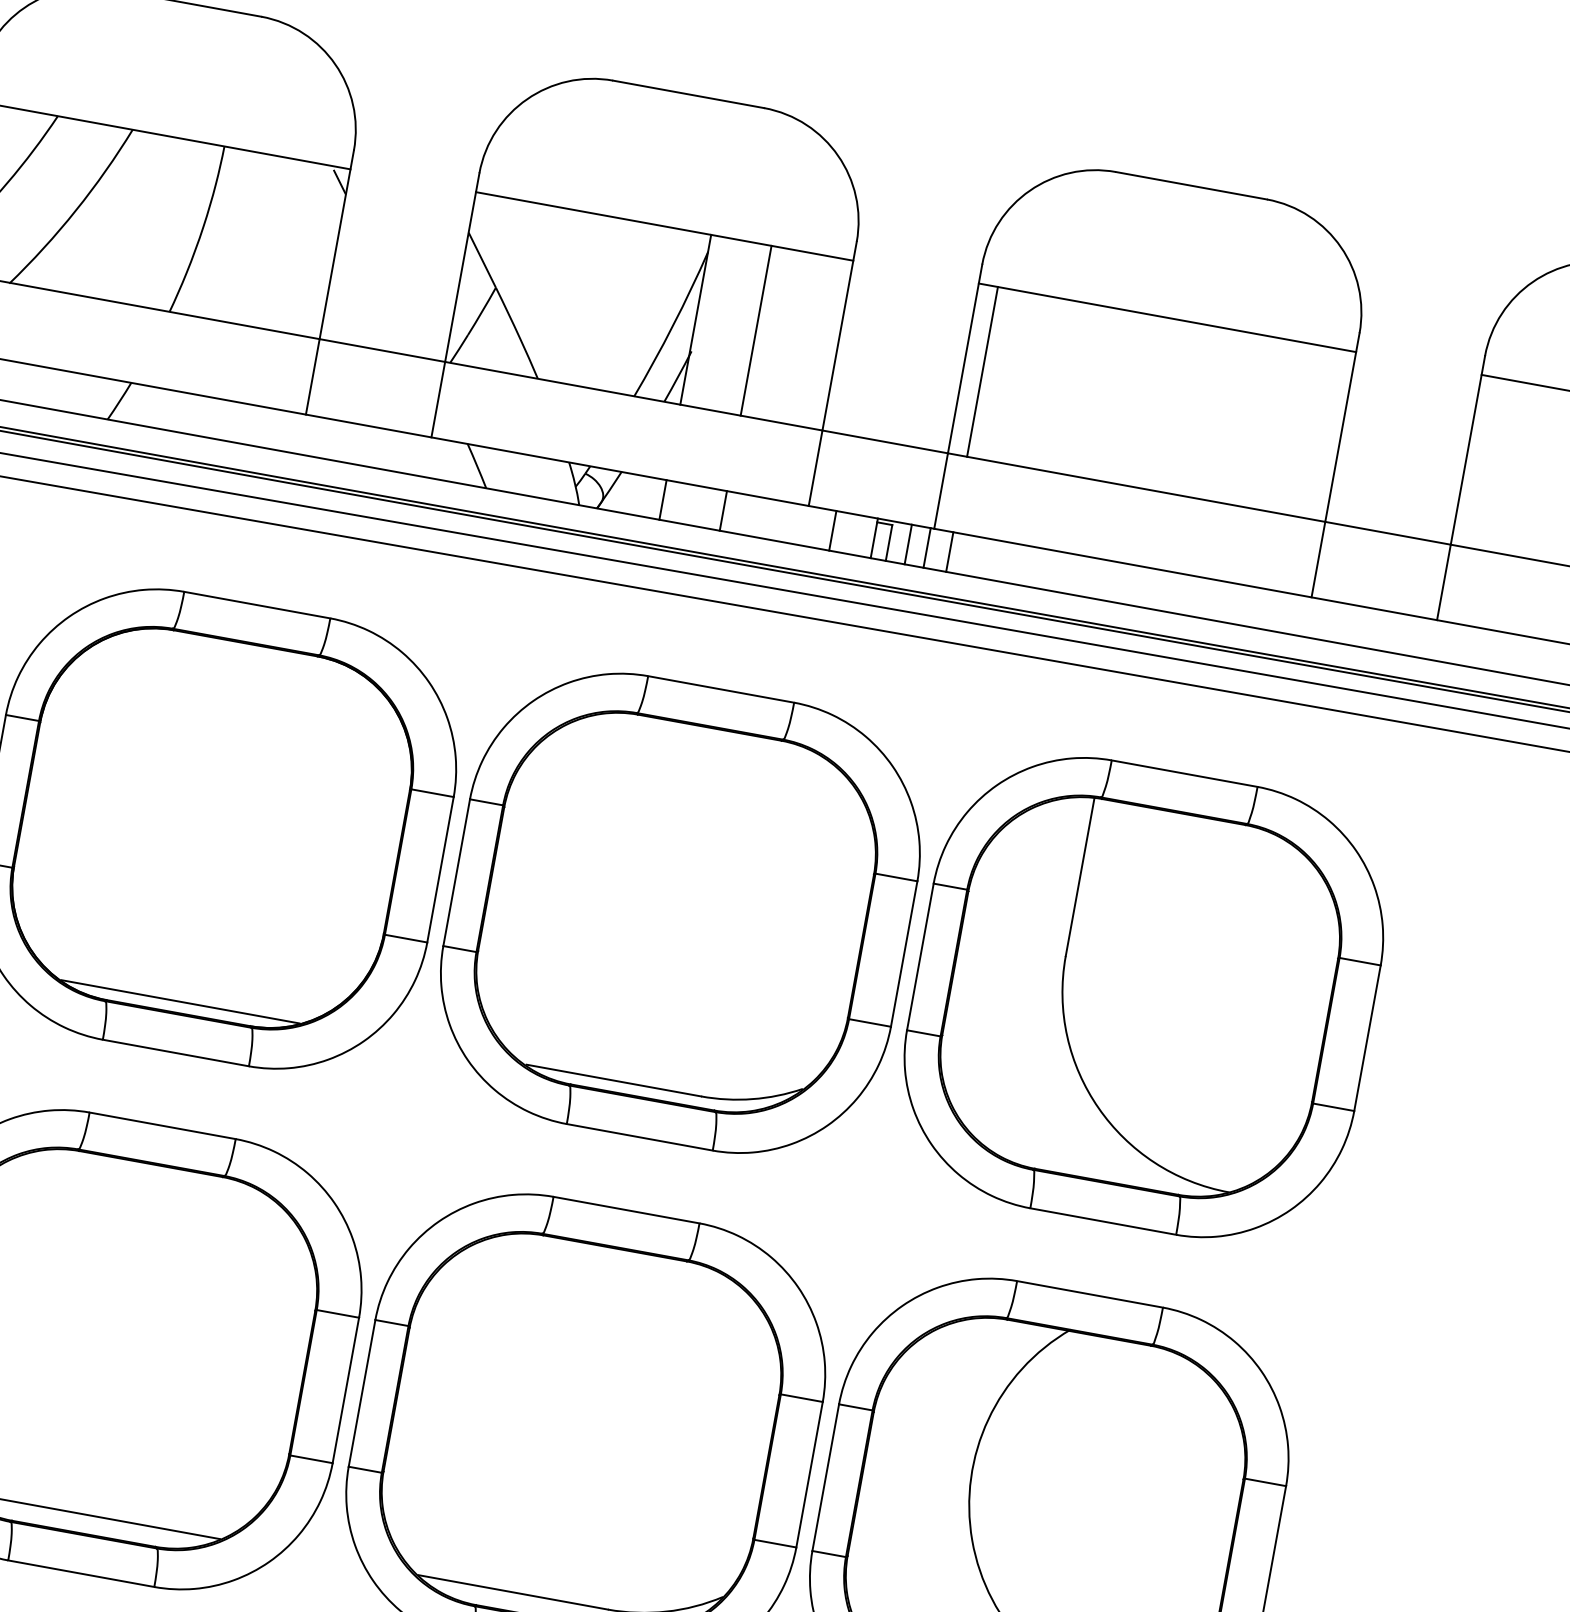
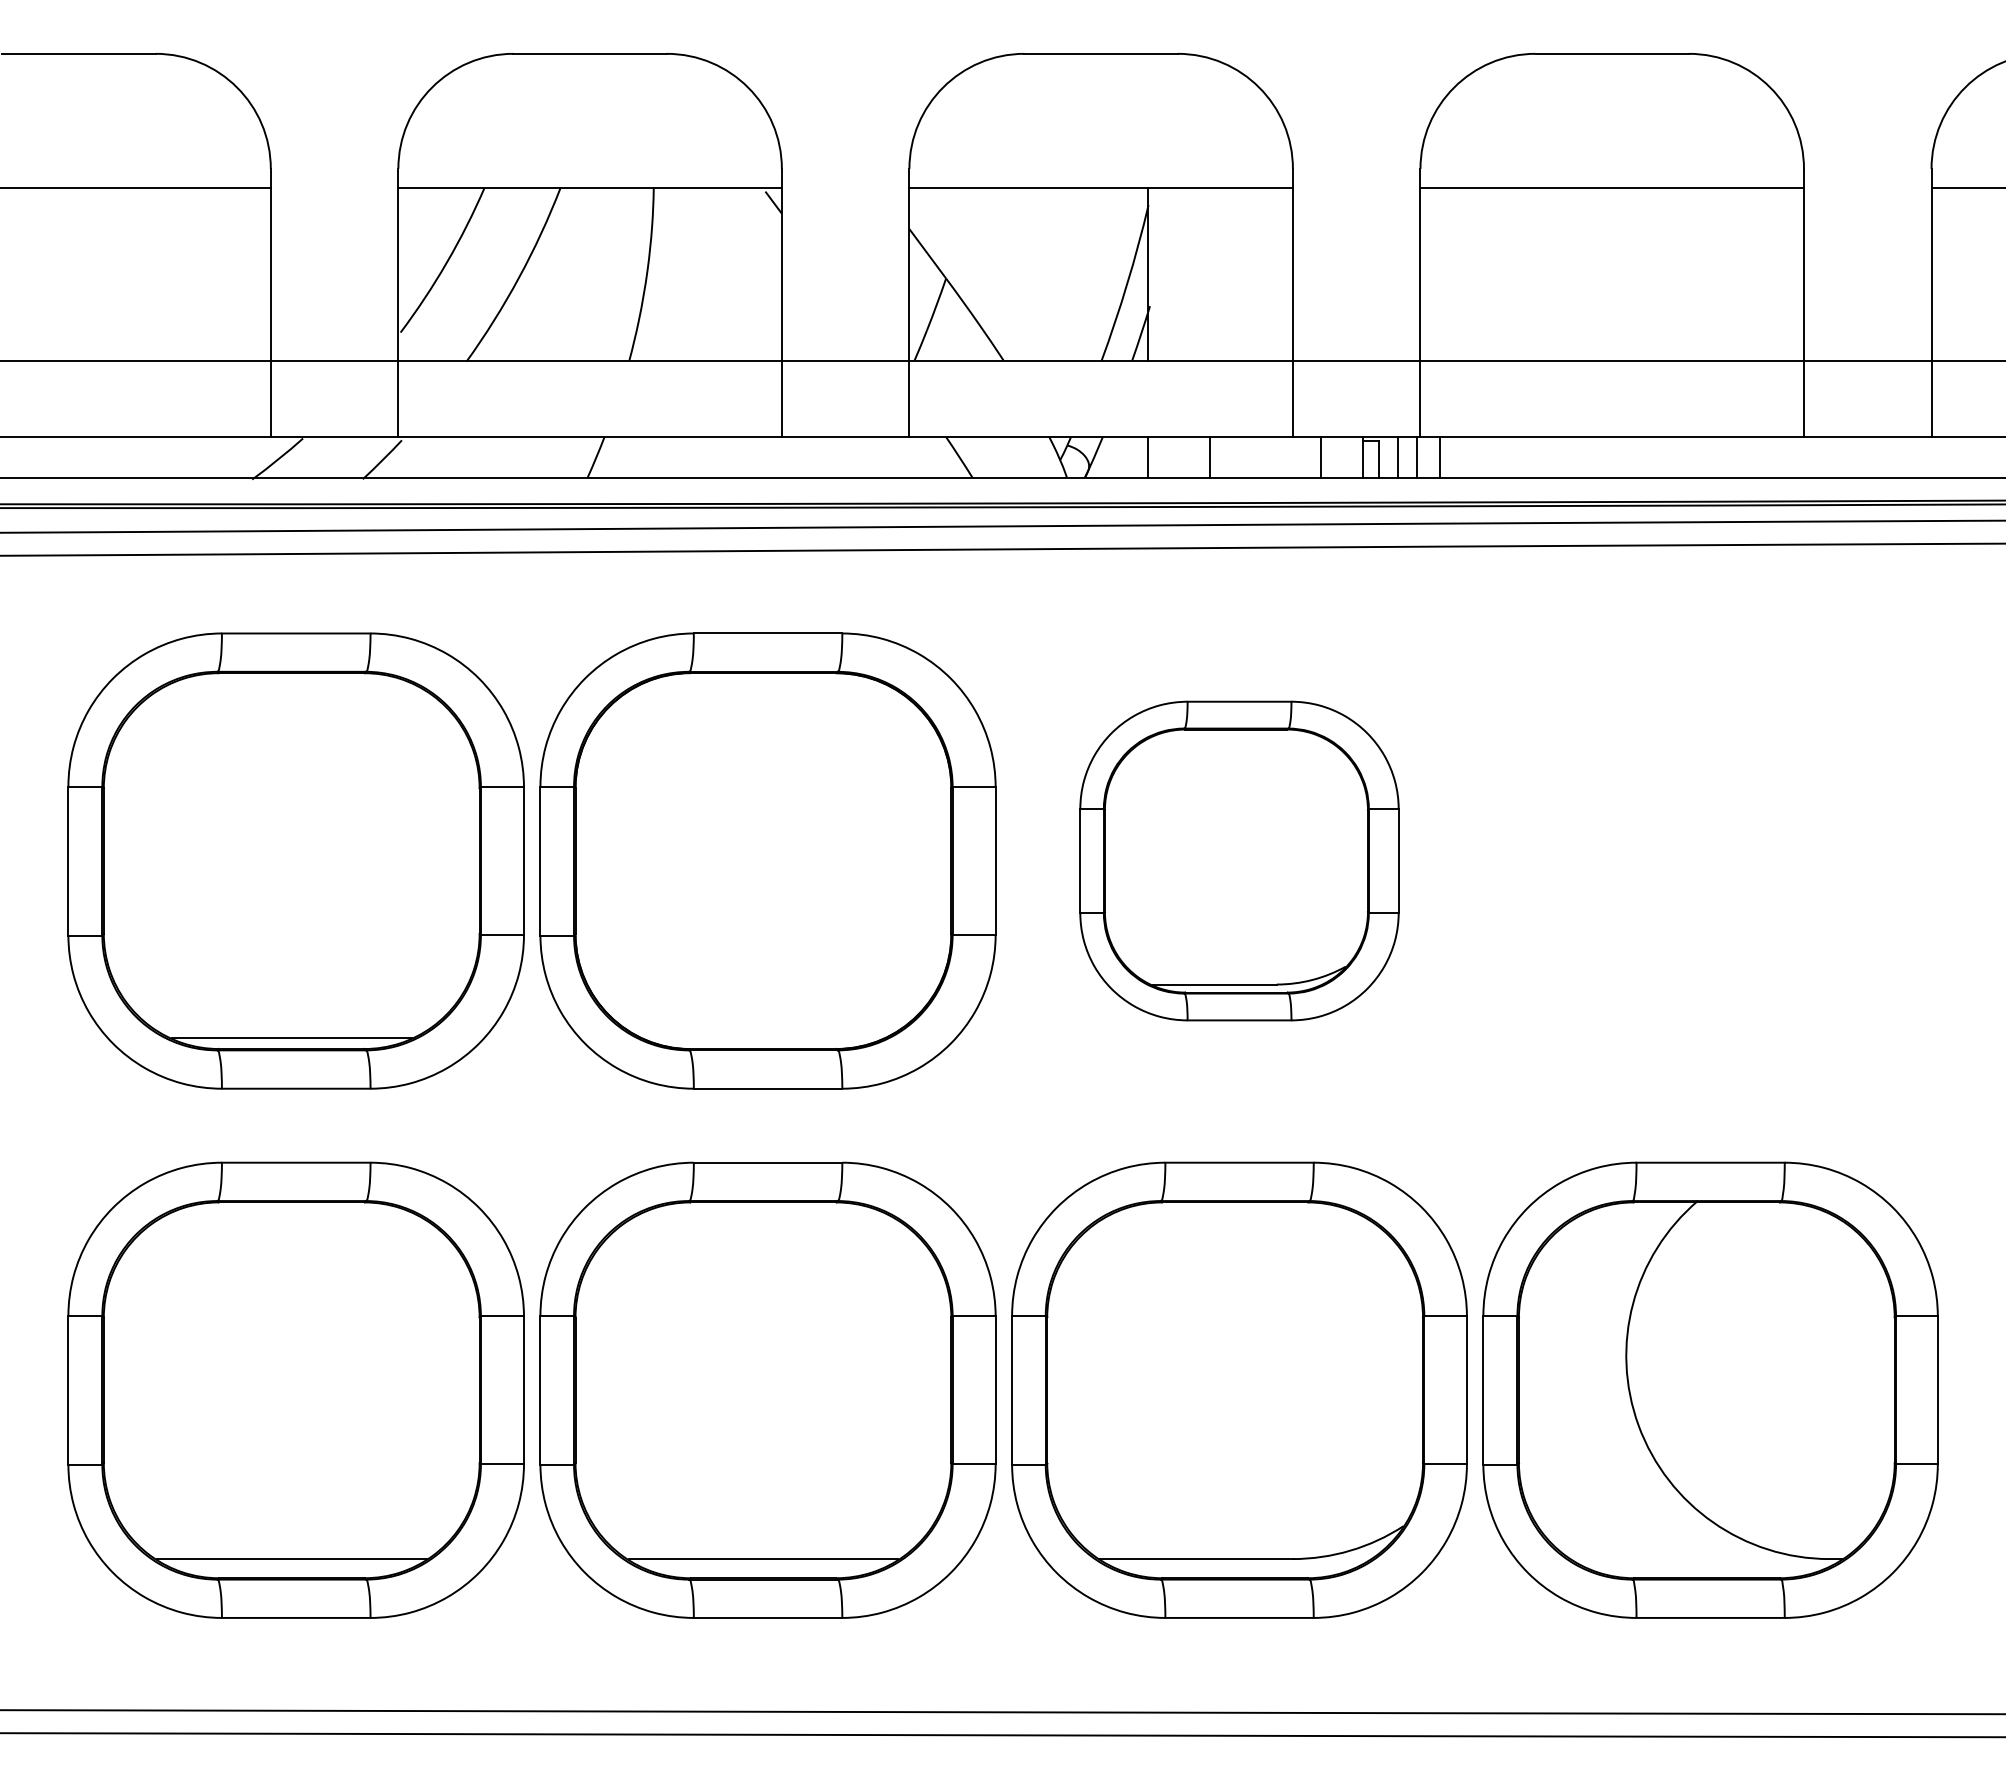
line: (755, 330) -> (1209, 274), removed
line: (982, 371) -> (1439, 274), removed
part: (680, 912) -> (1239, 860), size x0.7
part: (1143, 996) -> (1710, 860), removed
line: (180, 1001) -> (763, 1037), removed

